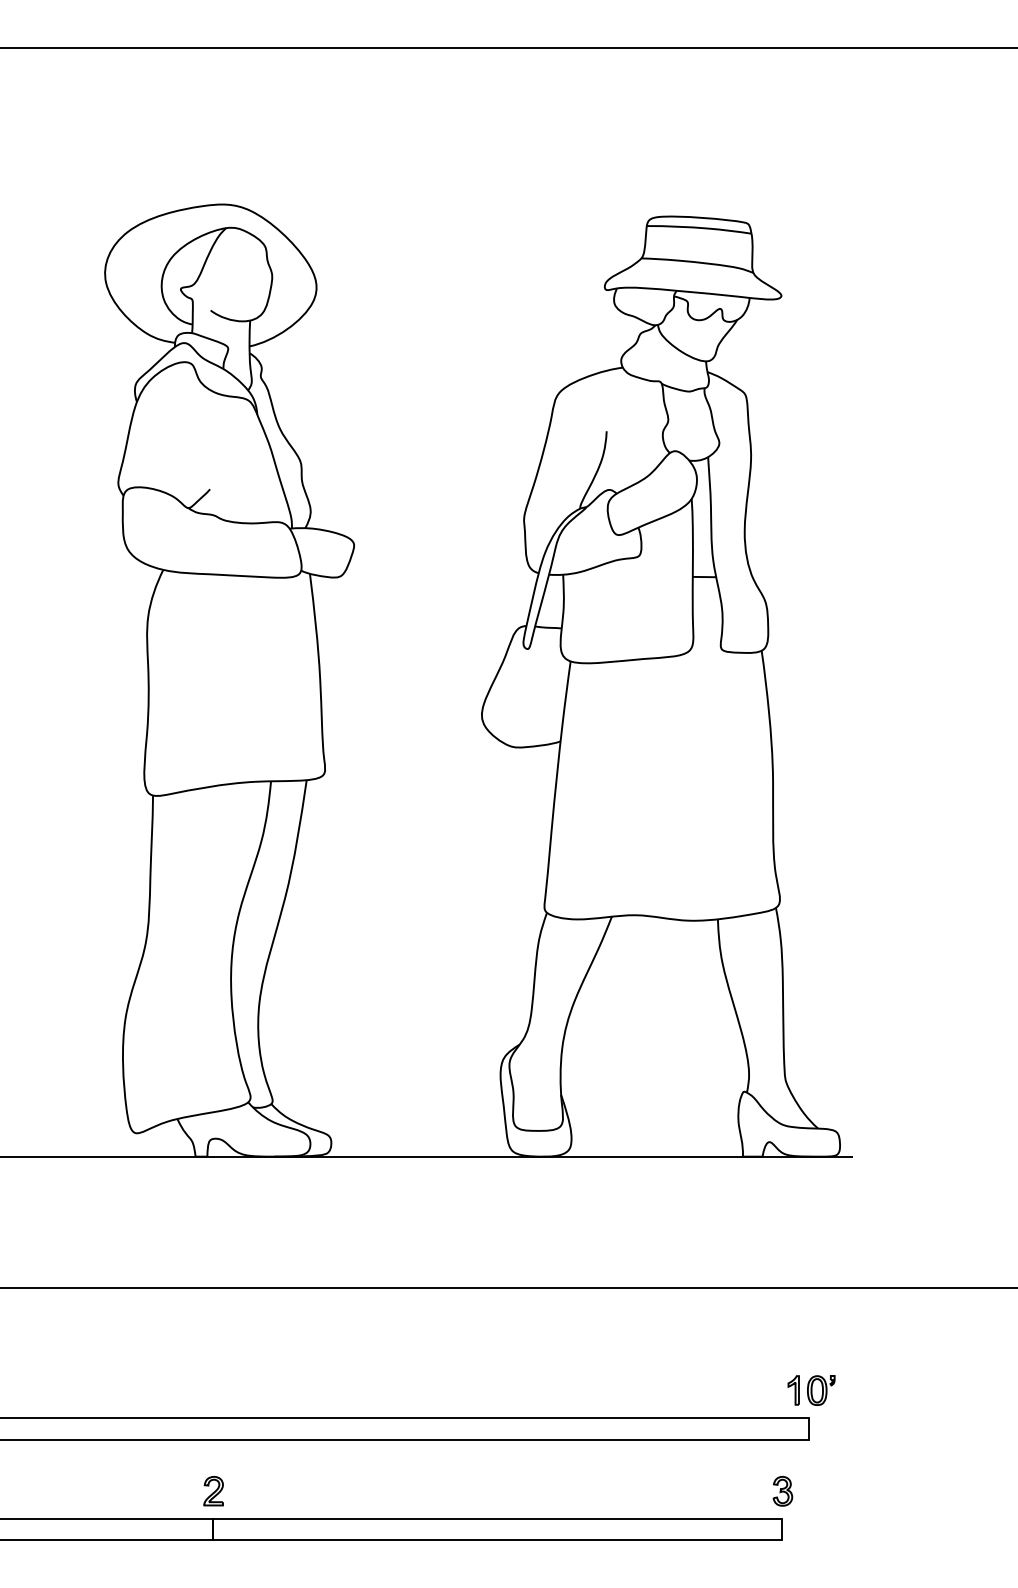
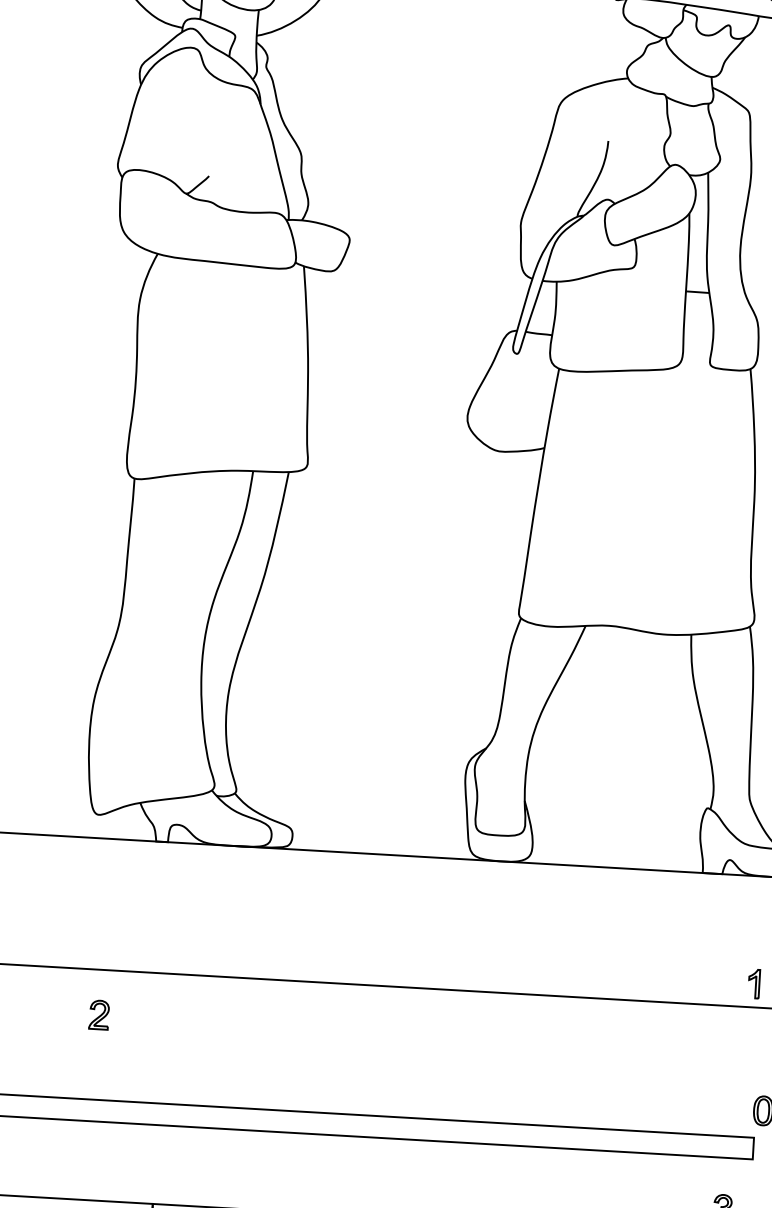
part: (793, 1390) -> (753, 984), moved
part: (213, 1491) -> (99, 1015), moved

